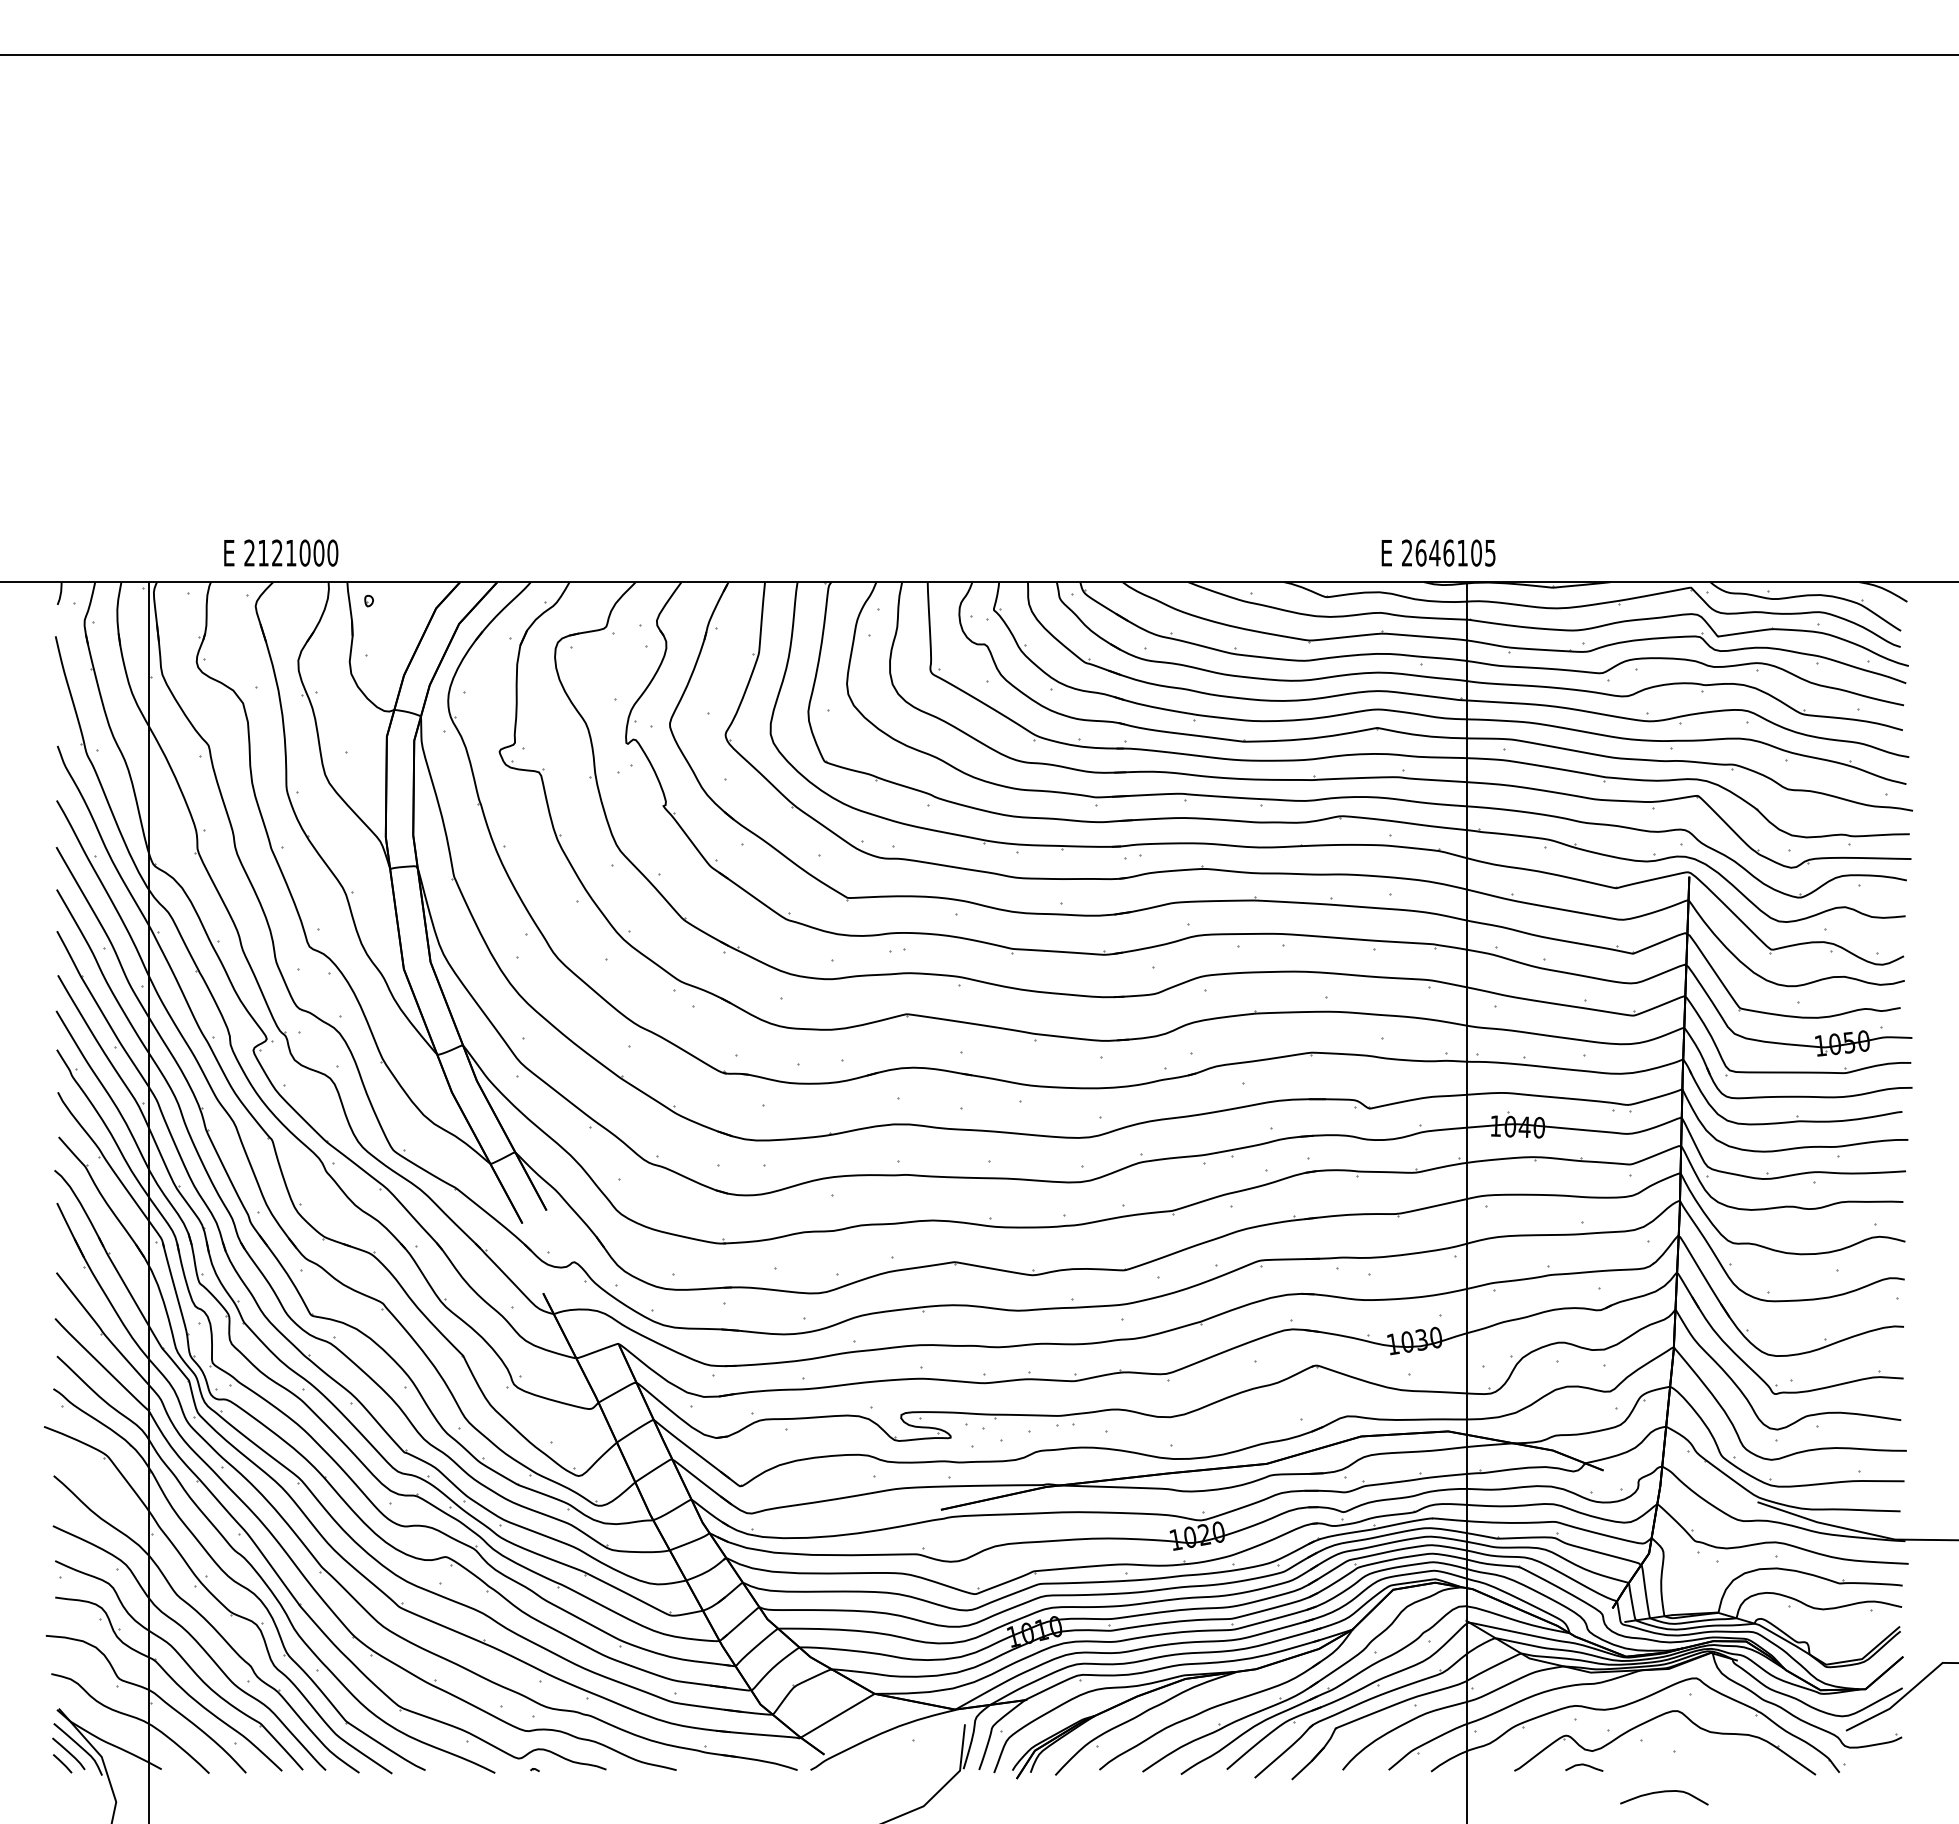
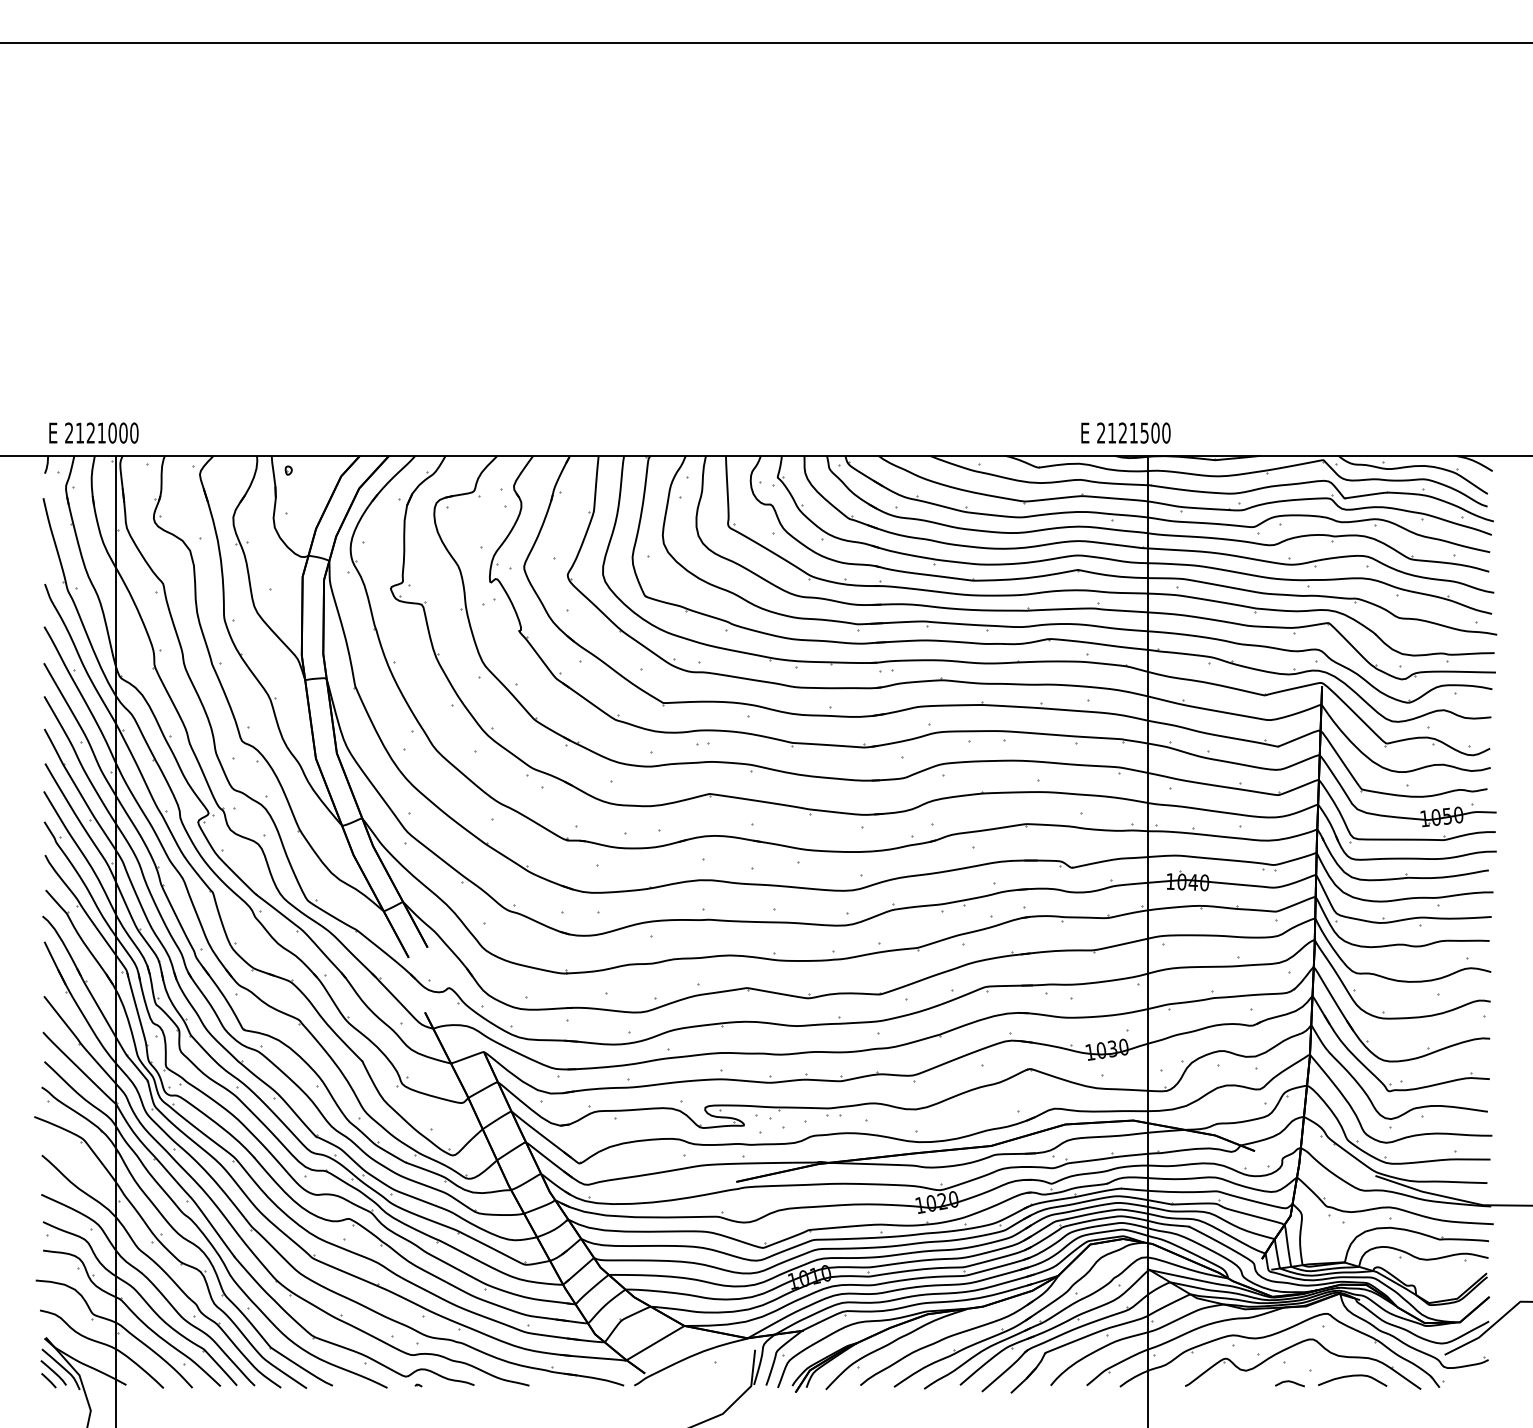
text: (281, 552) -> (94, 432), moved
text: (1455, 552) -> (1139, 432), 2646105 -> 2121500
curve: (1584, 1765) -> (1290, 1382), moved
curve: (1664, 1792) -> (1352, 1376), moved

